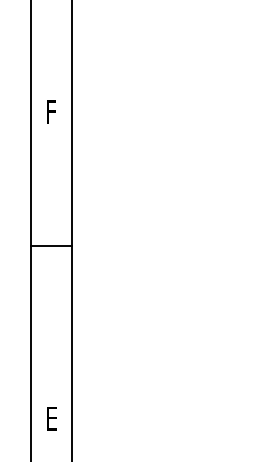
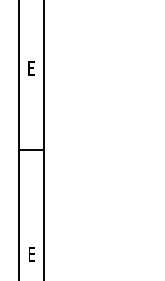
text: (51, 112) -> (31, 68), F -> E

